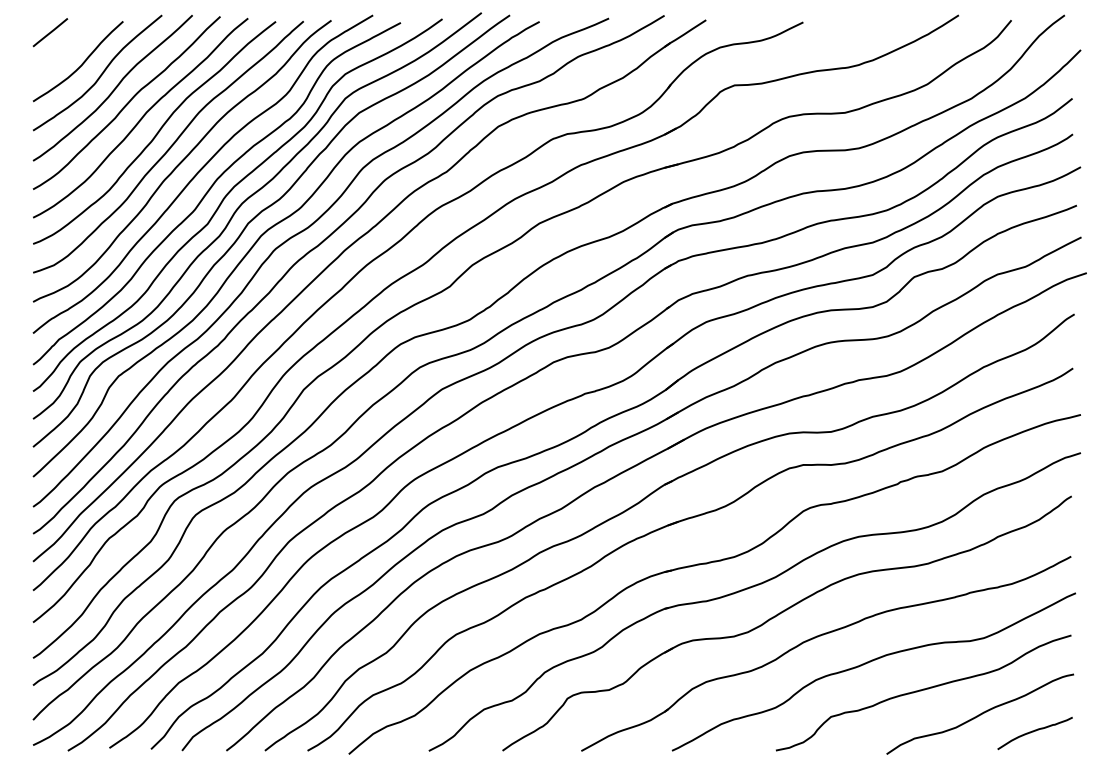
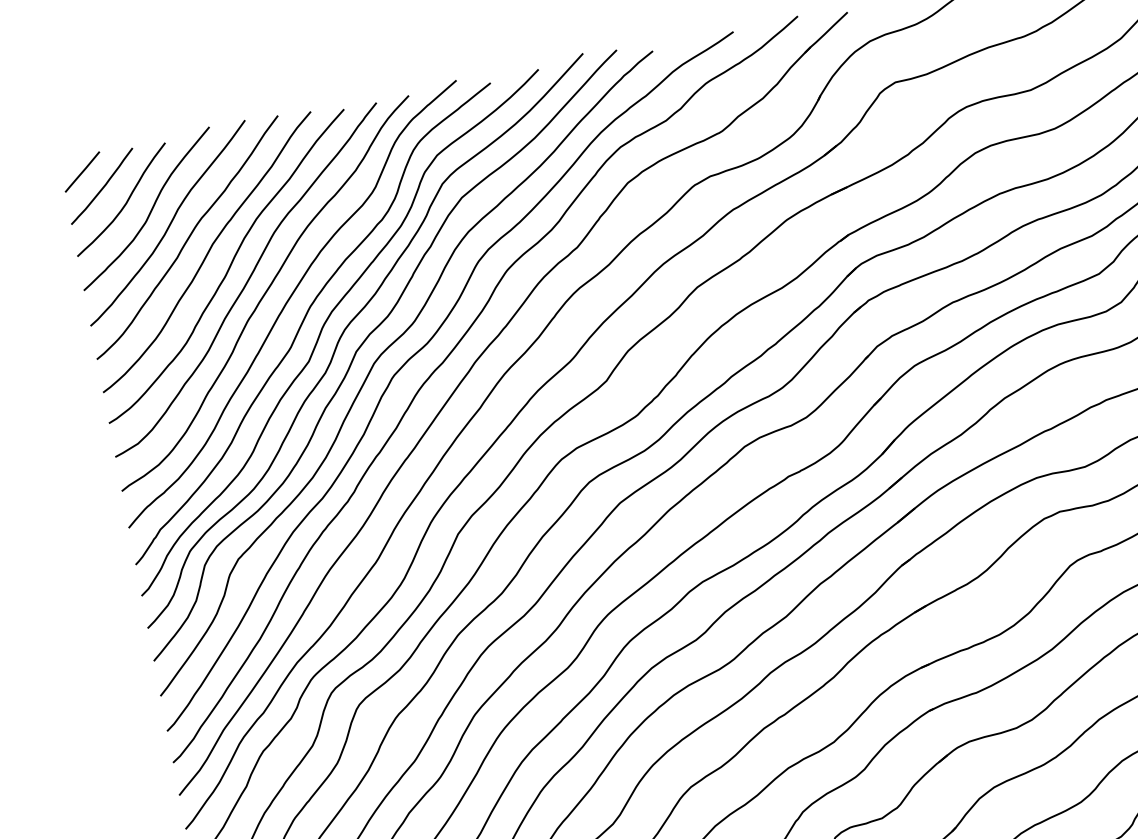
curve: (63, 48) -> (101, 187), added

